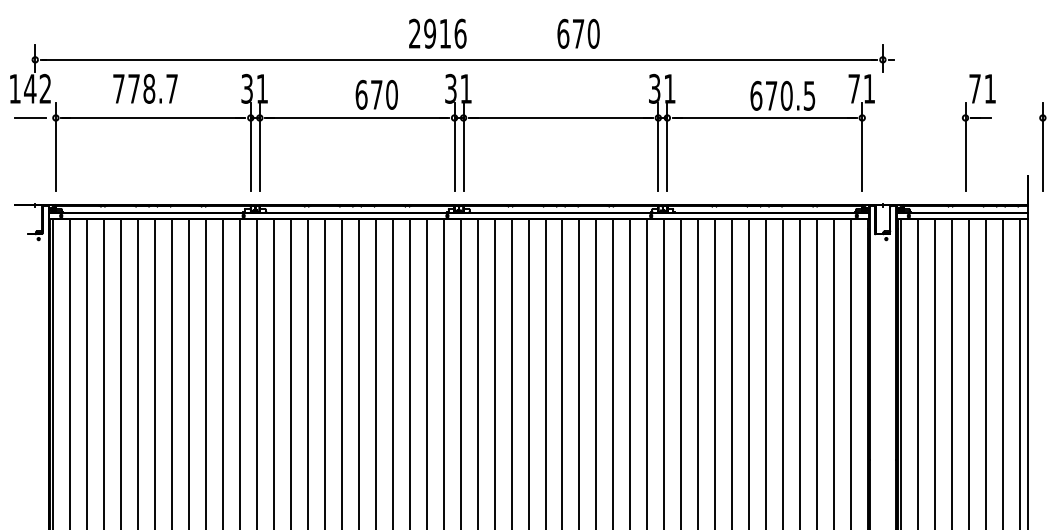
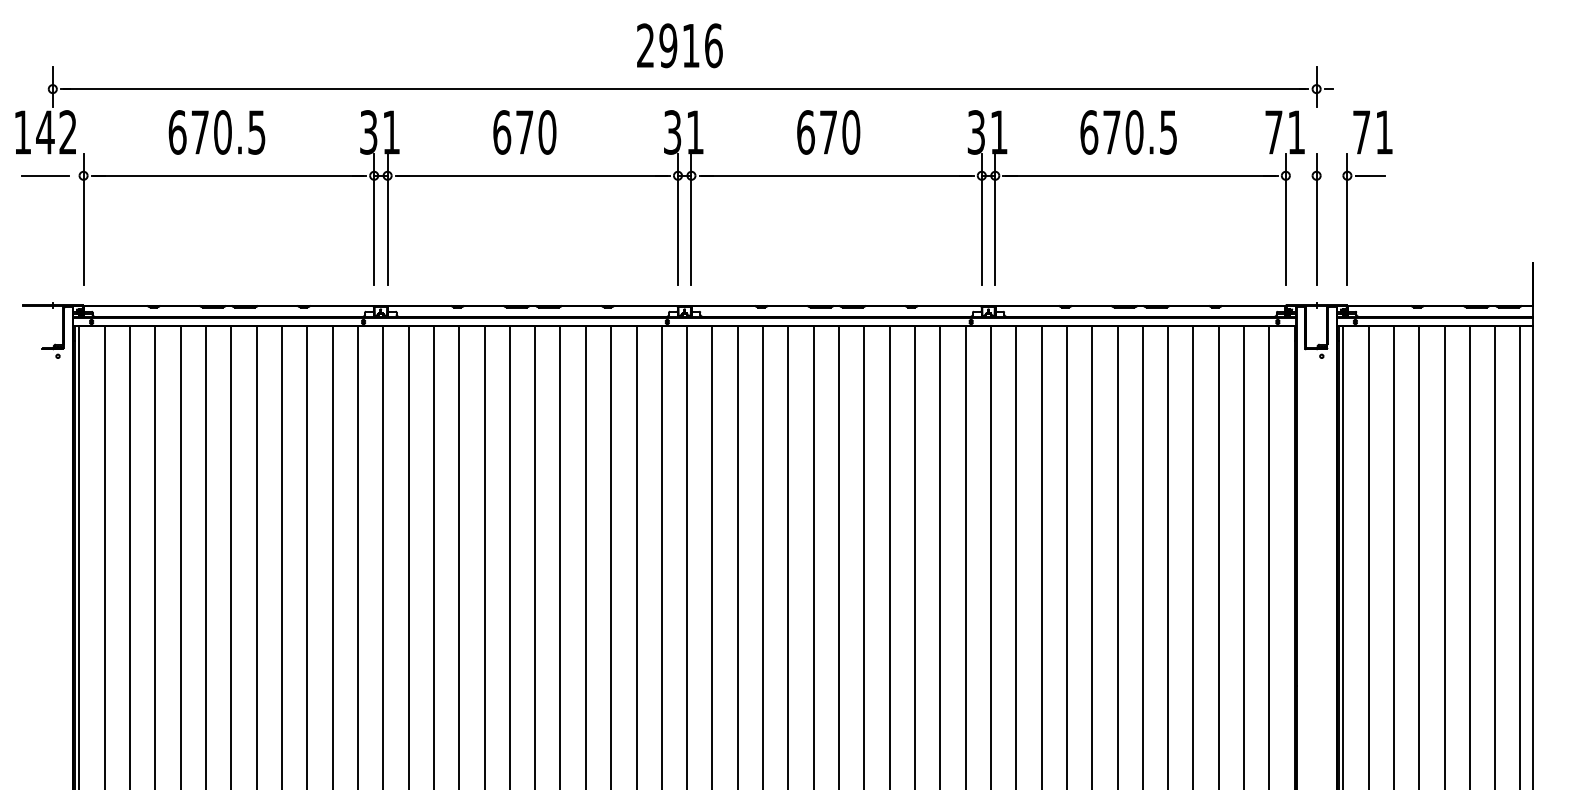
text: (437, 33) -> (679, 45), moved
text: (578, 33) -> (828, 131), moved
text: (145, 88) -> (217, 131), 778.7 -> 670.5
text: (376, 94) -> (524, 131), moved
text: (782, 95) -> (1128, 131), moved
part: (966, 132) -> (1348, 197), moved
part: (1042, 146) -> (1316, 218), moved

